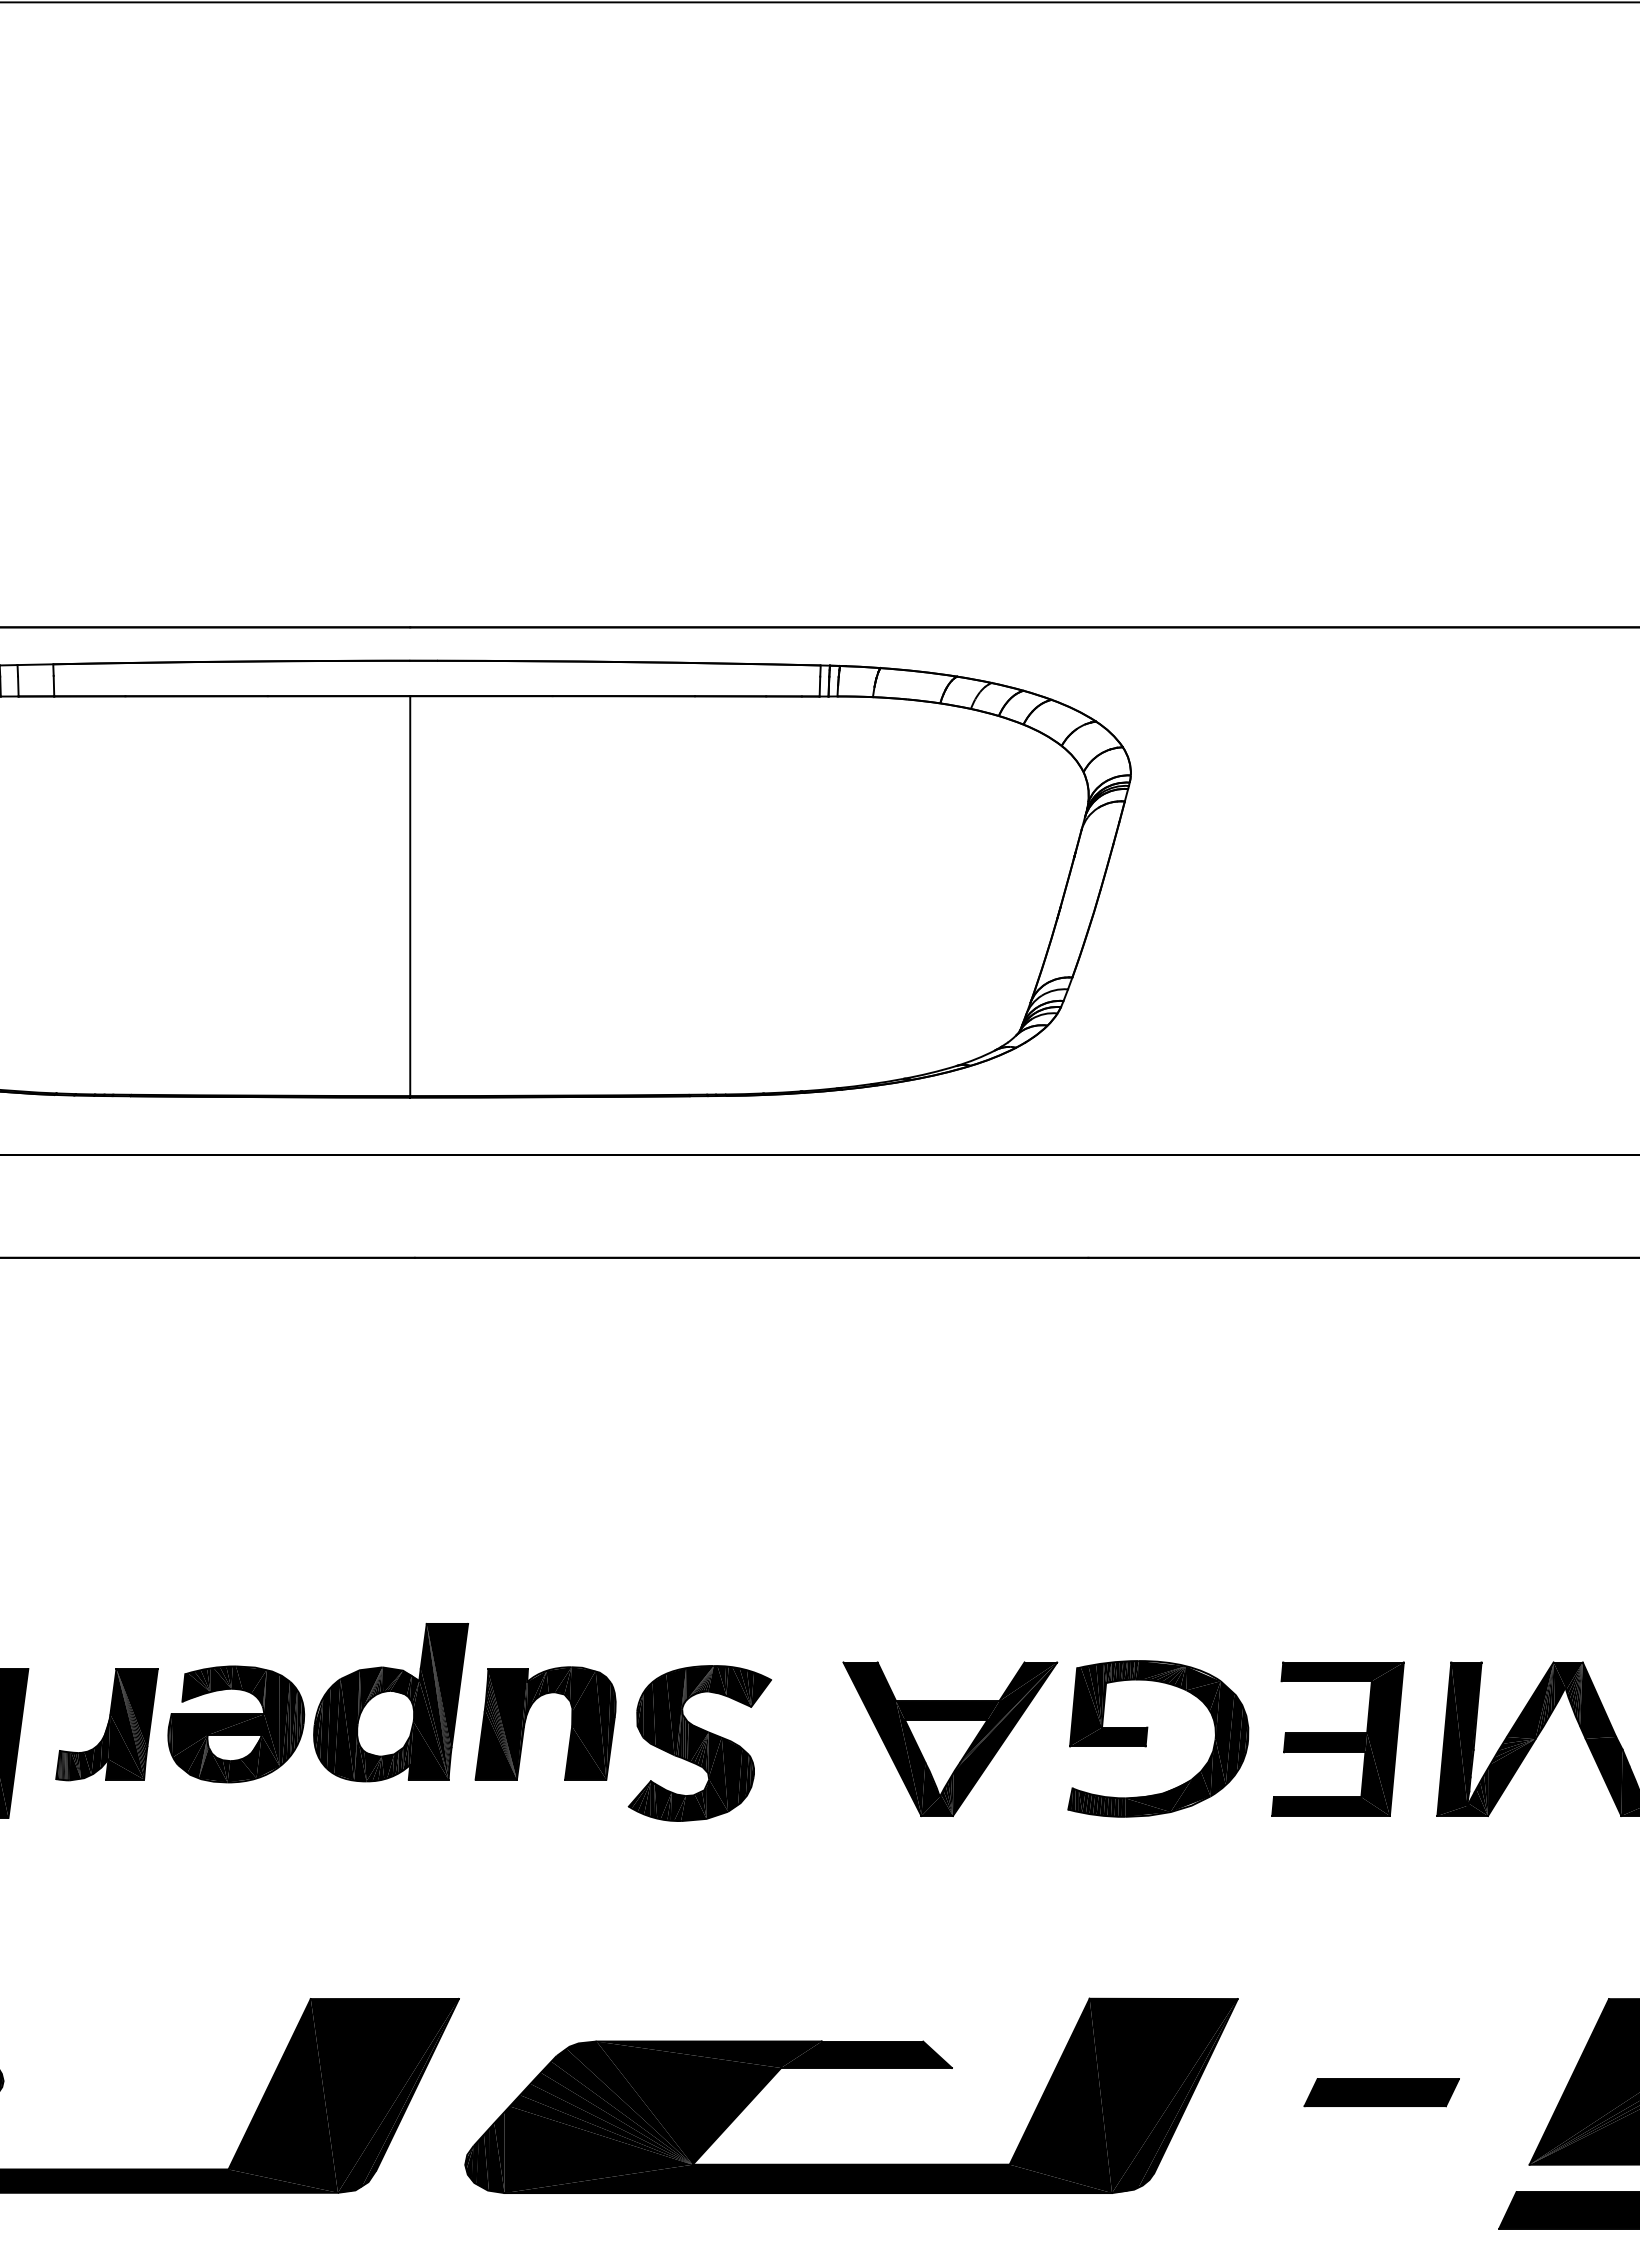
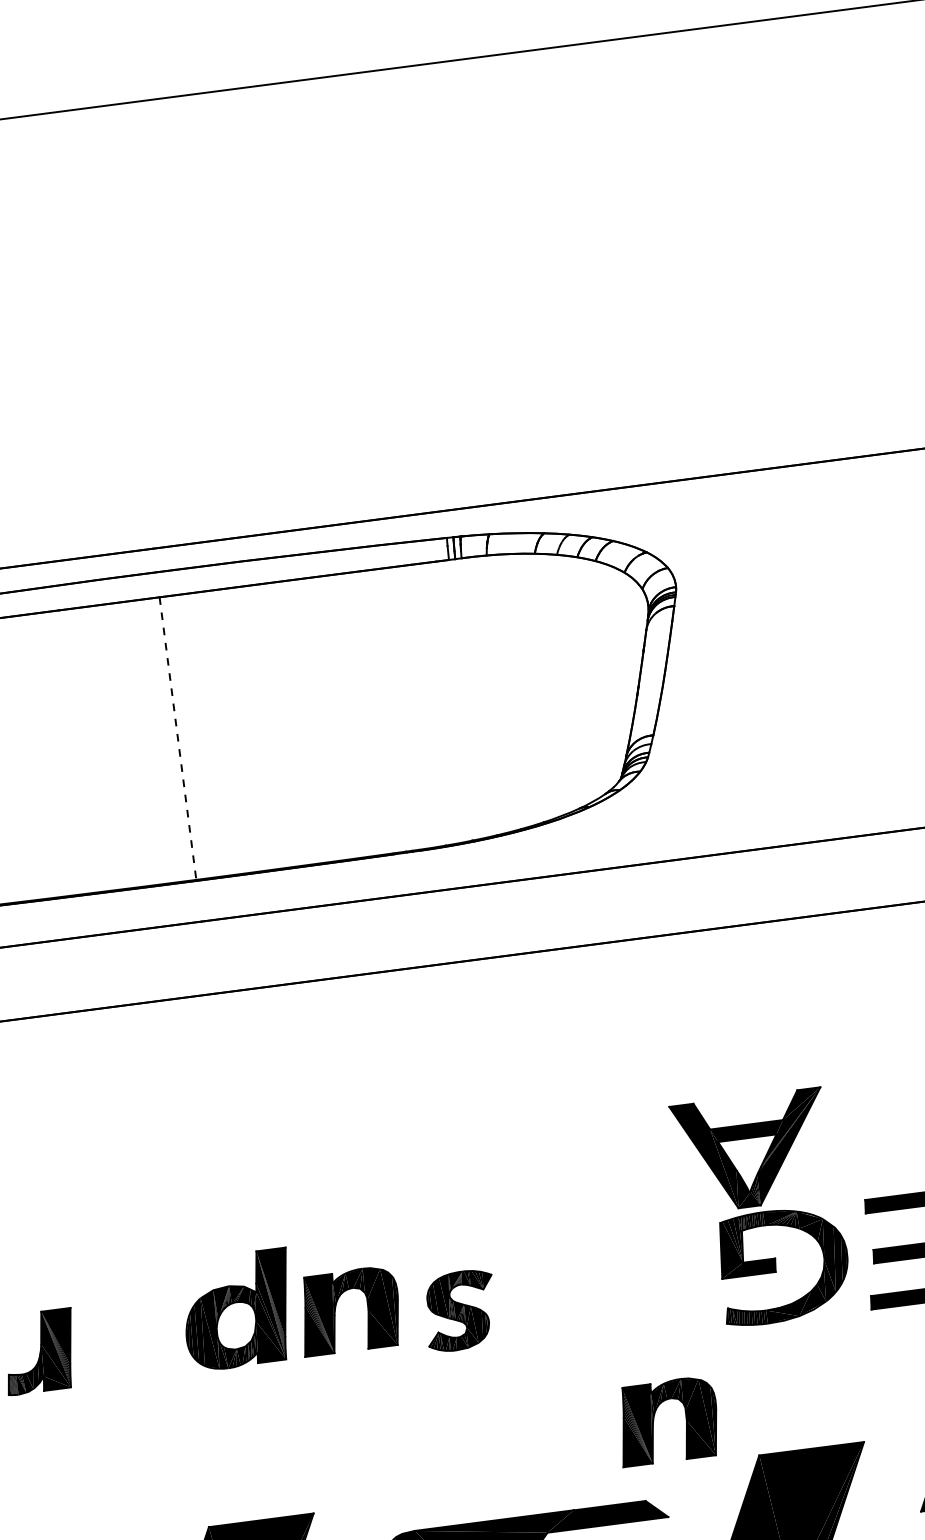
line: (410, 896) -> (178, 738), solid -> dashed
part: (236, 1724) -> (131, 1339), removed
part: (950, 1738) -> (751, 1150), moved
part: (699, 1743) -> (460, 1310), size x0.7
part: (949, 1931) -> (654, 1420), added

